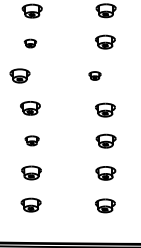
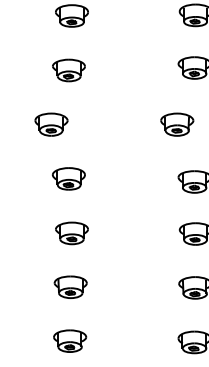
part: (30, 43) -> (69, 70), size x1.67
part: (94, 75) -> (176, 123), size x1.67
part: (31, 140) -> (70, 232), size x1.43

